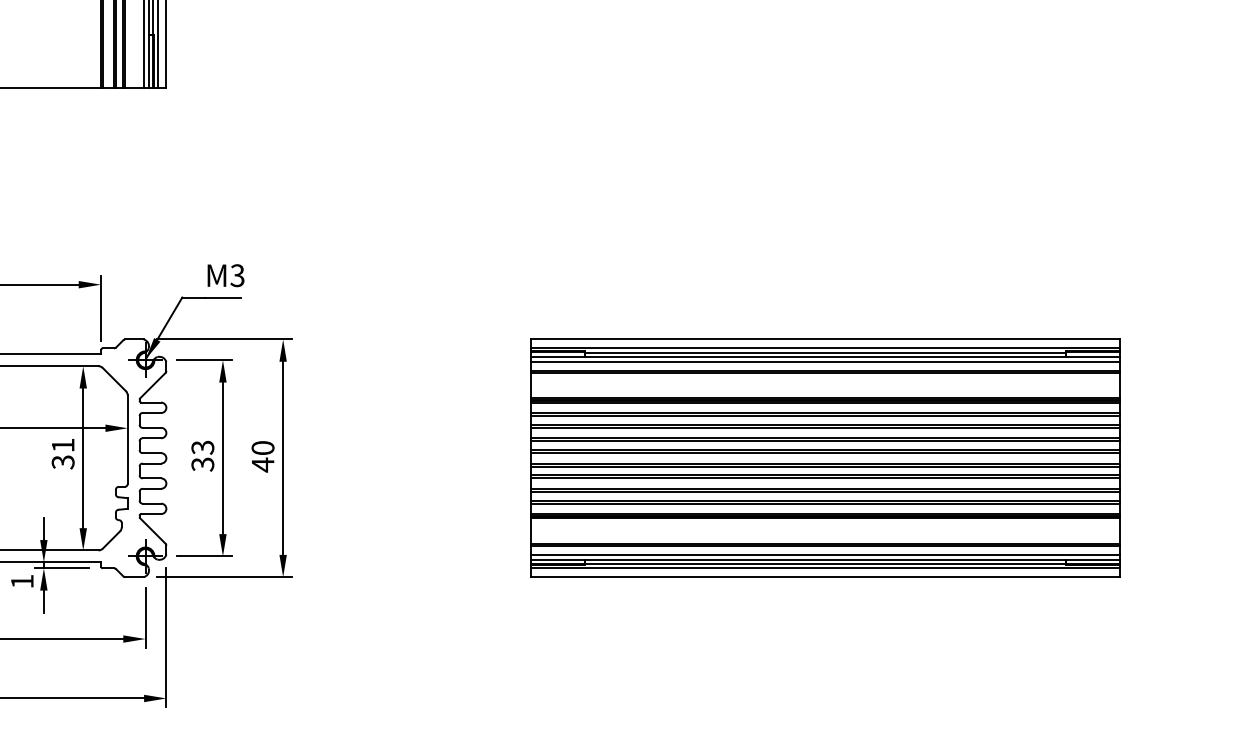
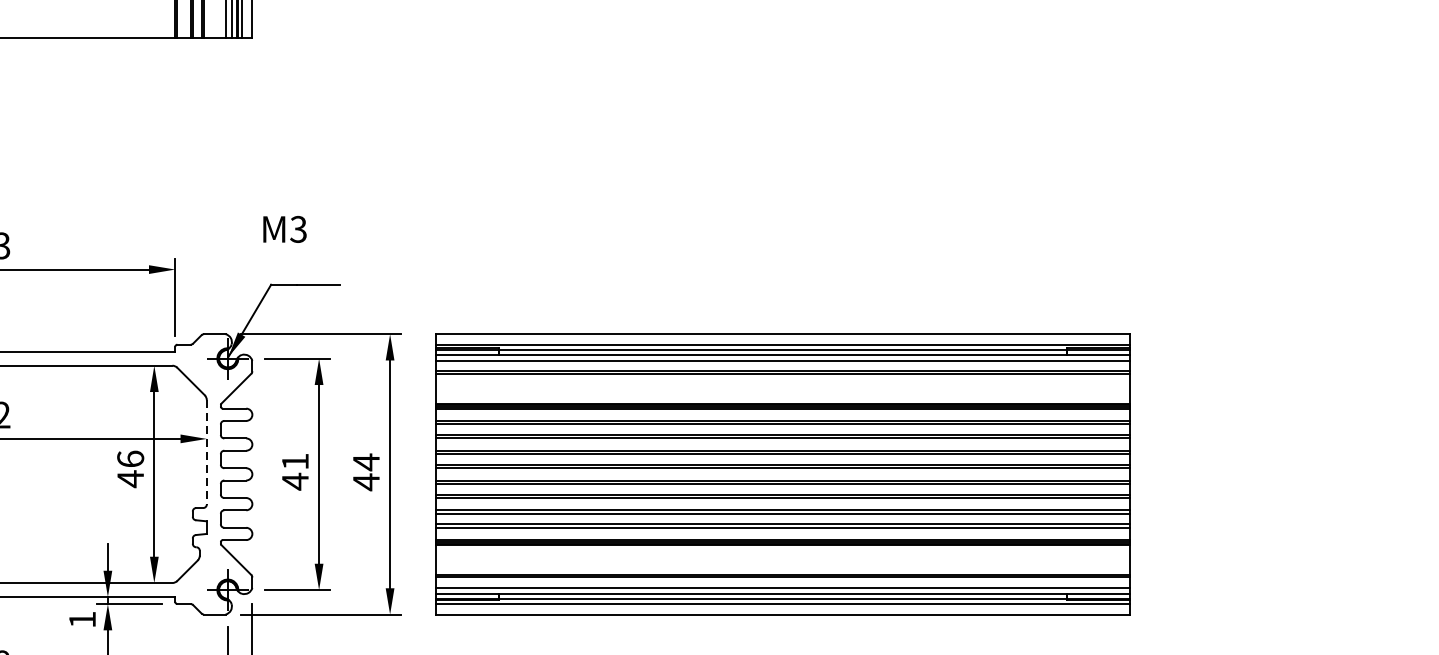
text: (225, 275) -> (284, 229), moved
line: (127, 440) -> (206, 453), solid -> dashed
text: (262, 447) -> (365, 461), 40 -> 44
text: (62, 454) -> (129, 469), 31 -> 46
text: (202, 456) -> (294, 472), 33 -> 41
part: (825, 457) -> (783, 473), moved

